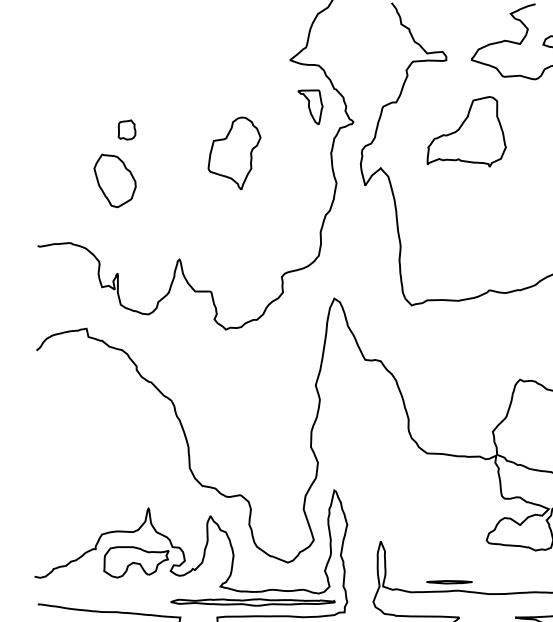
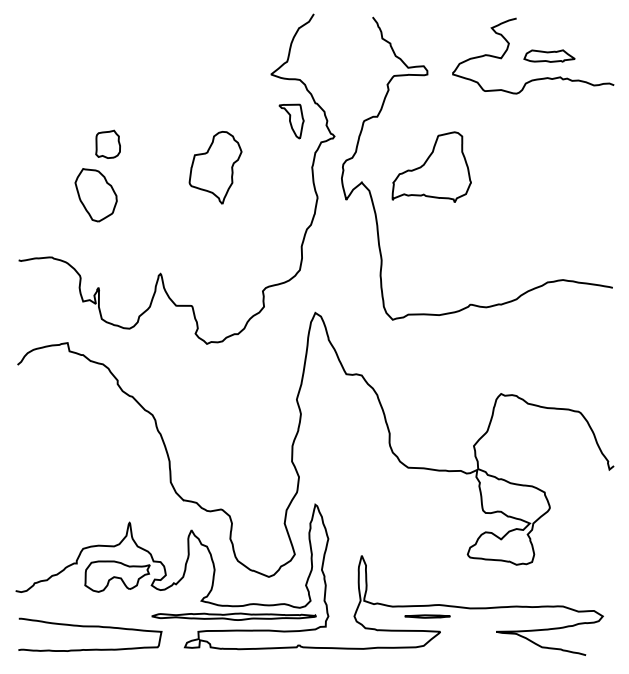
part: (126, 129) -> (107, 143), size x1.43
part: (466, 131) -> (431, 166), moved
line: (449, 582) -> (427, 616), moved

